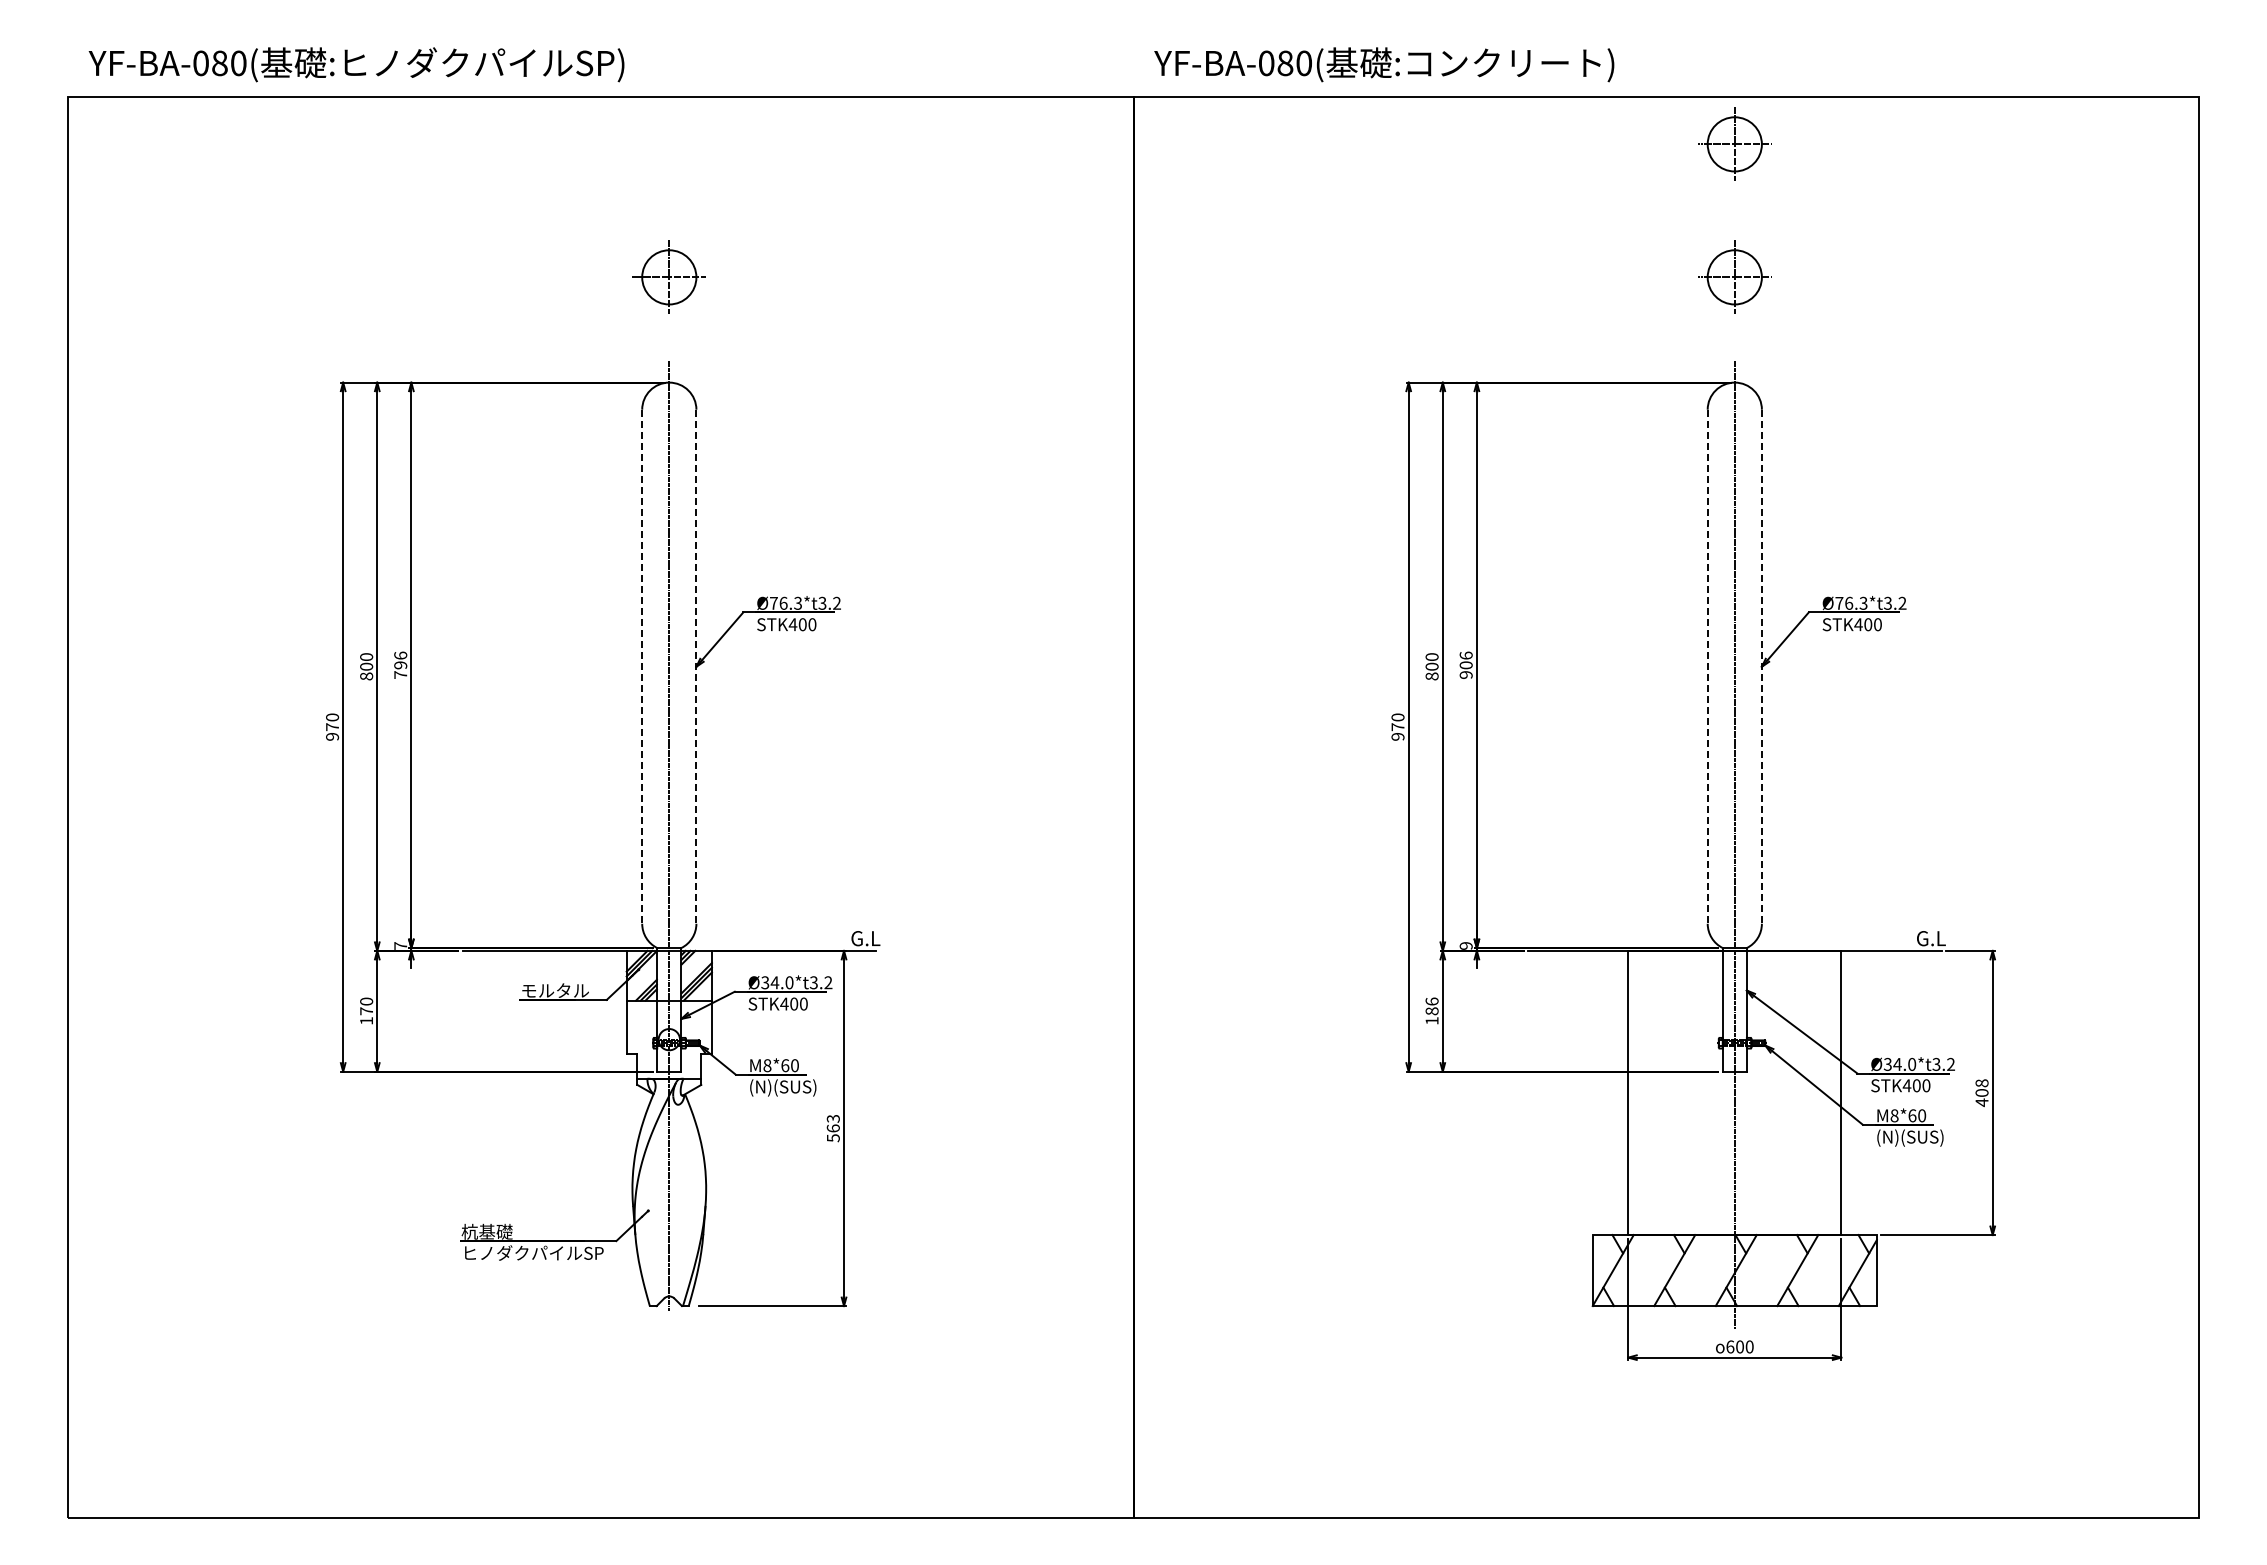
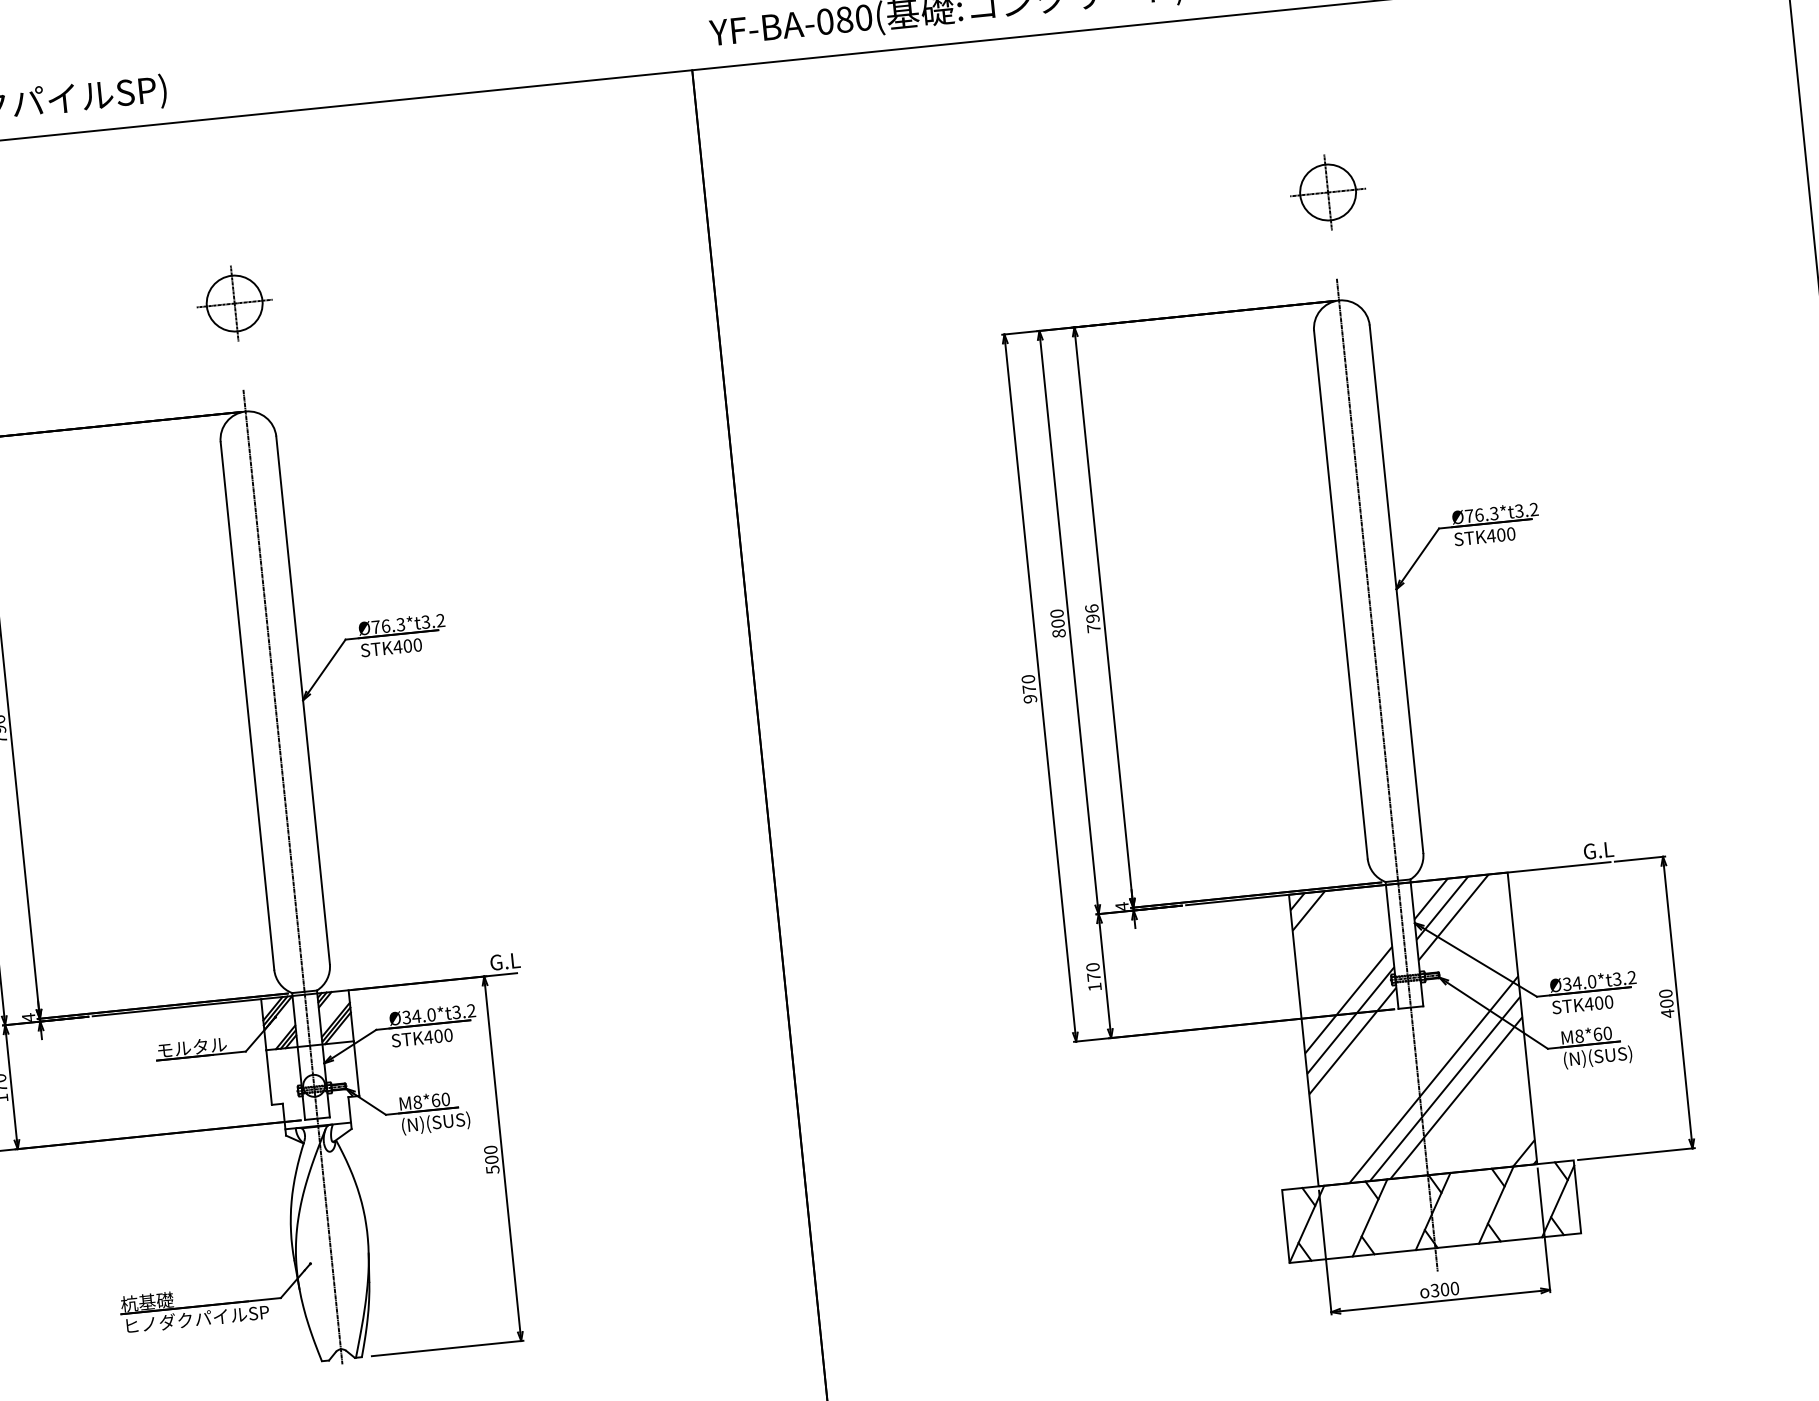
part: (1734, 143) -> (1313, 55), removed
line: (642, 667) -> (247, 706), dashed -> solid
line: (696, 667) -> (303, 701), dashed -> solid
line: (1707, 667) -> (1340, 595), dashed -> solid
line: (1761, 667) -> (1396, 590), dashed -> solid
text: (1465, 669) -> (1092, 622), 906 -> 796
text: (400, 945) -> (28, 1017), 7 -> 4
text: (1465, 945) -> (1121, 906), 9 -> 4
text: (1431, 1006) -> (1092, 972), 186 -> 170
text: (1982, 1083) -> (1666, 993), 408 -> 400
hatch: (1734, 1092) -> (1412, 1029), added
text: (832, 1123) -> (490, 1154), 563 -> 500
text: (1730, 1346) -> (1435, 1290), 600 -> 300

